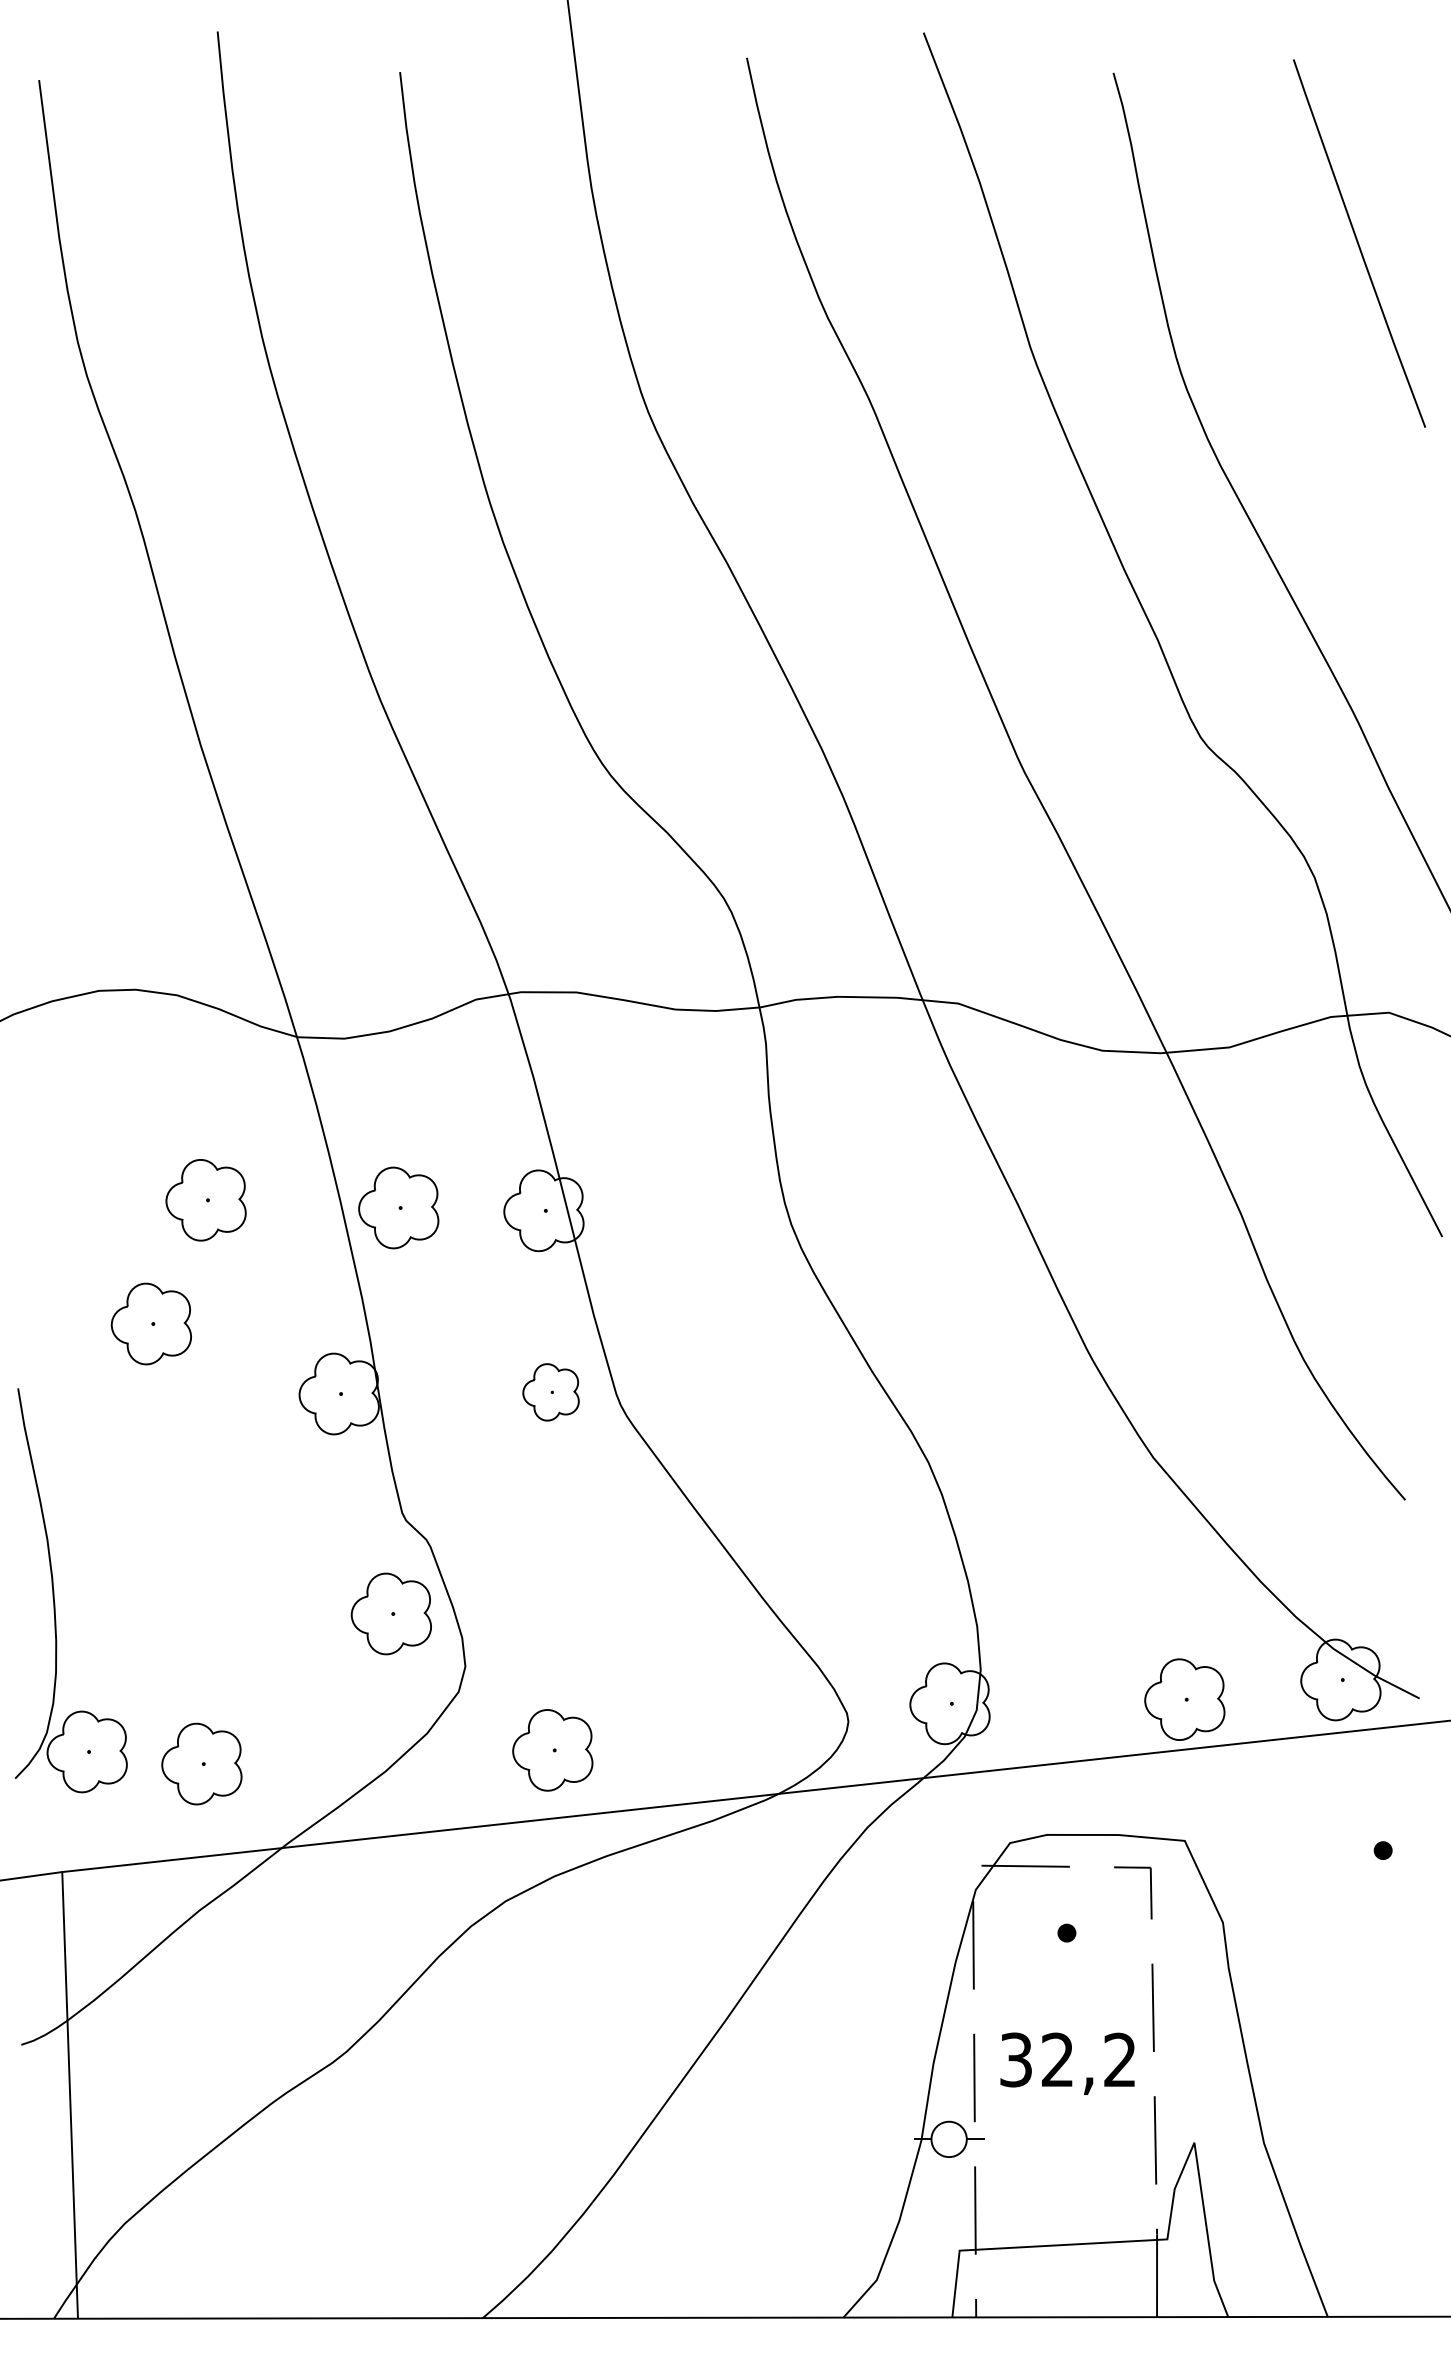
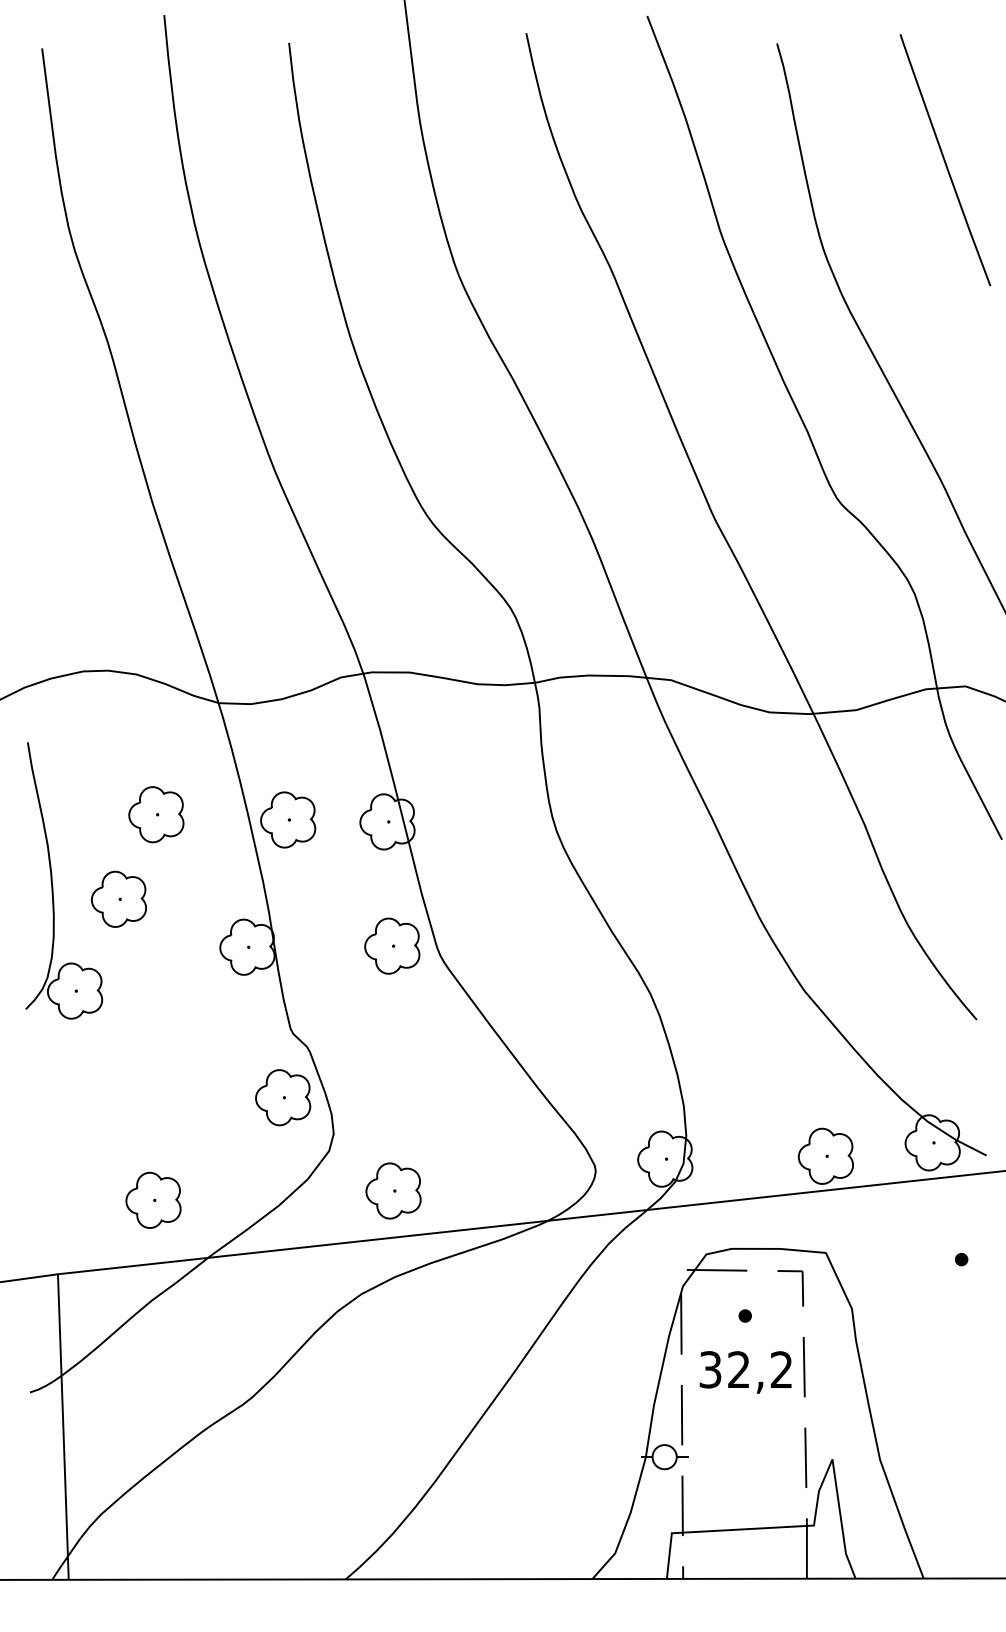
part: (551, 1391) -> (392, 945), size x1.43
part: (54, 1590) -> (52, 880), moved
text: (1067, 2063) -> (745, 1372), moved

